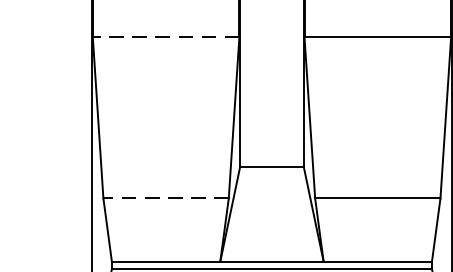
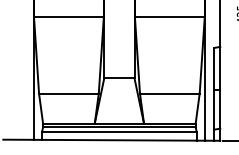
line: (165, 36) -> (68, 16), dashed -> solid
line: (165, 198) -> (68, 93), dashed -> solid

